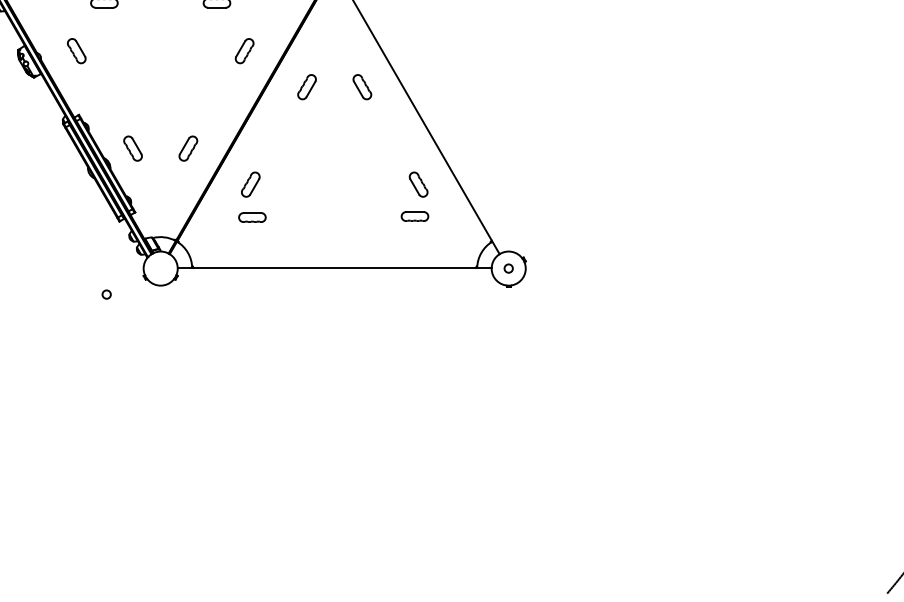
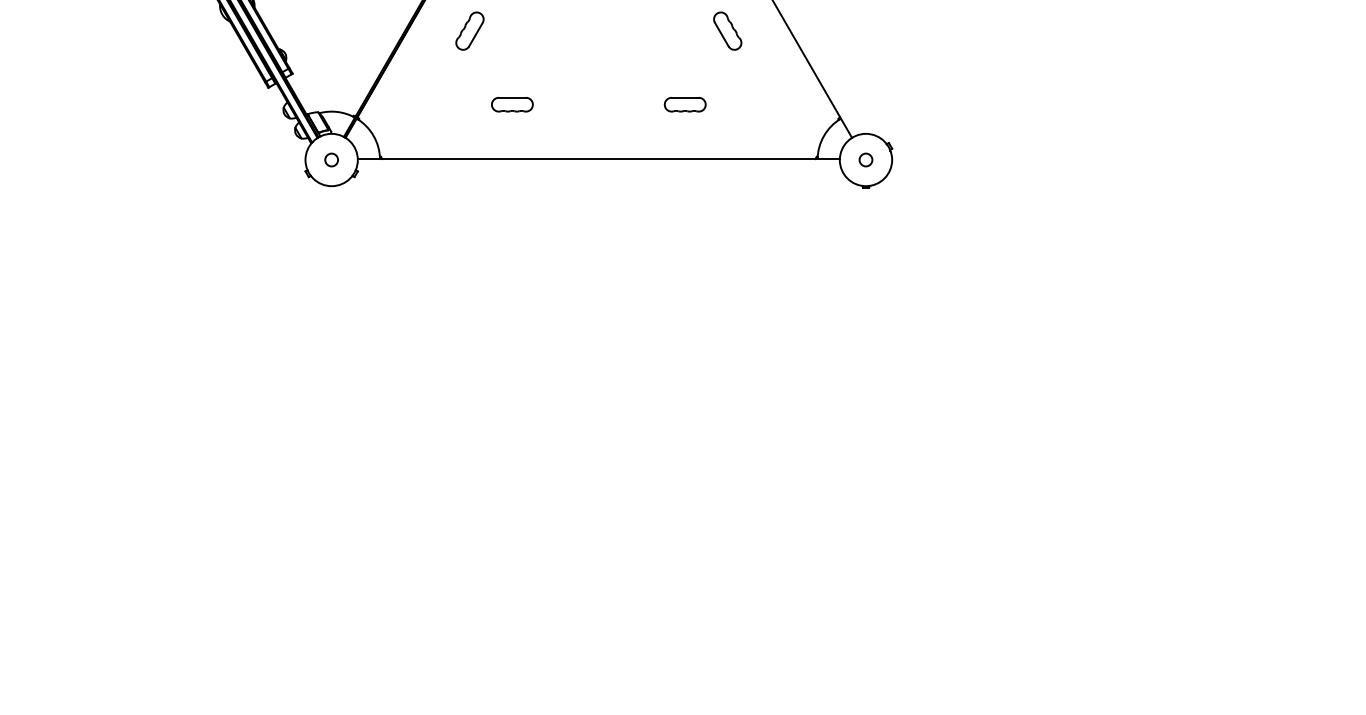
part: (414, 216) -> (684, 104), moved
part: (252, 217) -> (512, 104), moved
circle: (106, 294) -> (331, 159), moved

